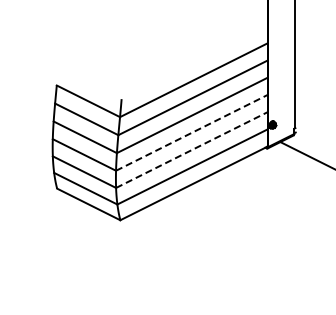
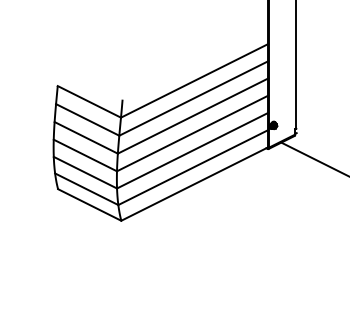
line: (191, 132) -> (192, 133), dashed -> solid
line: (191, 149) -> (192, 150), dashed -> solid

